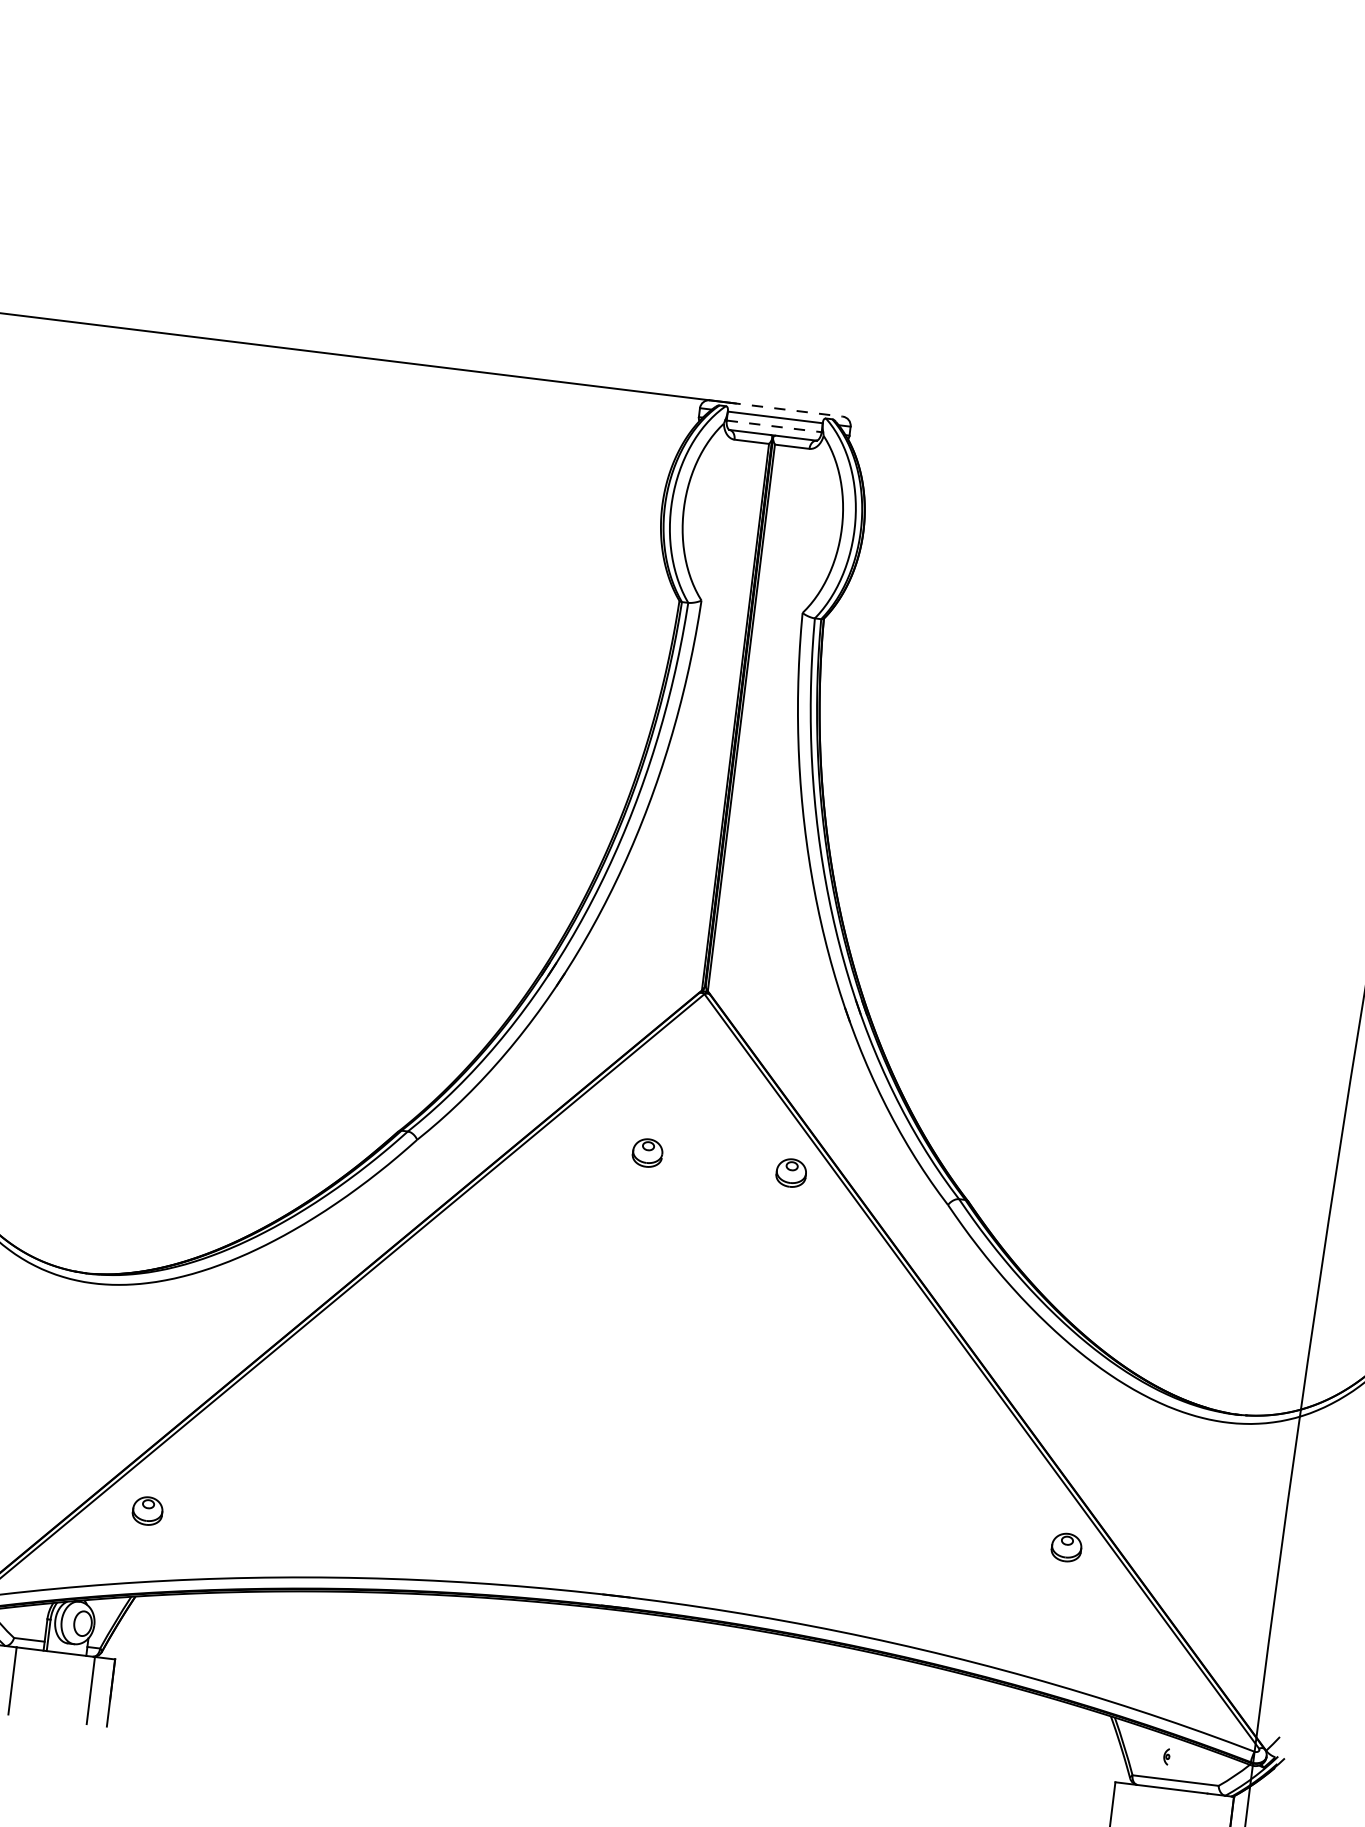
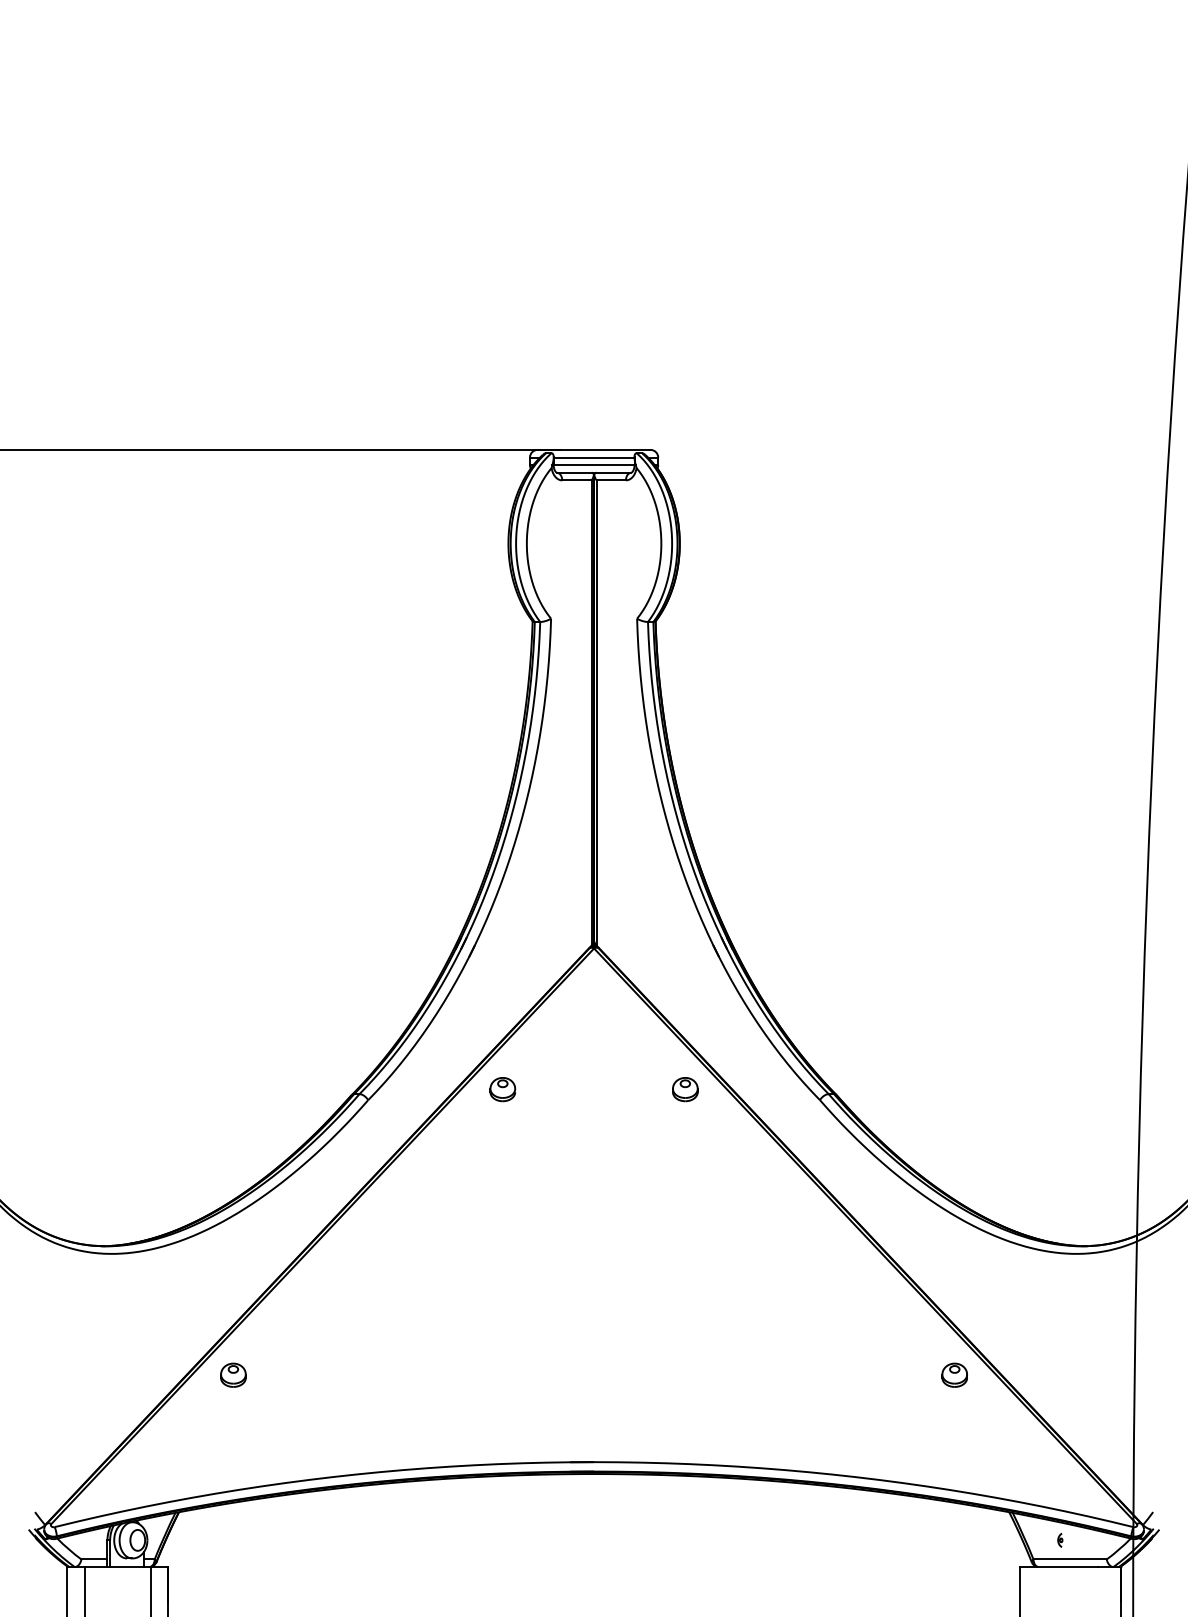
line: (786, 409) -> (602, 449), dashed -> solid
line: (774, 426) -> (594, 465), dashed -> solid
part: (647, 1152) -> (502, 1089), moved
part: (147, 1510) -> (233, 1374), moved

